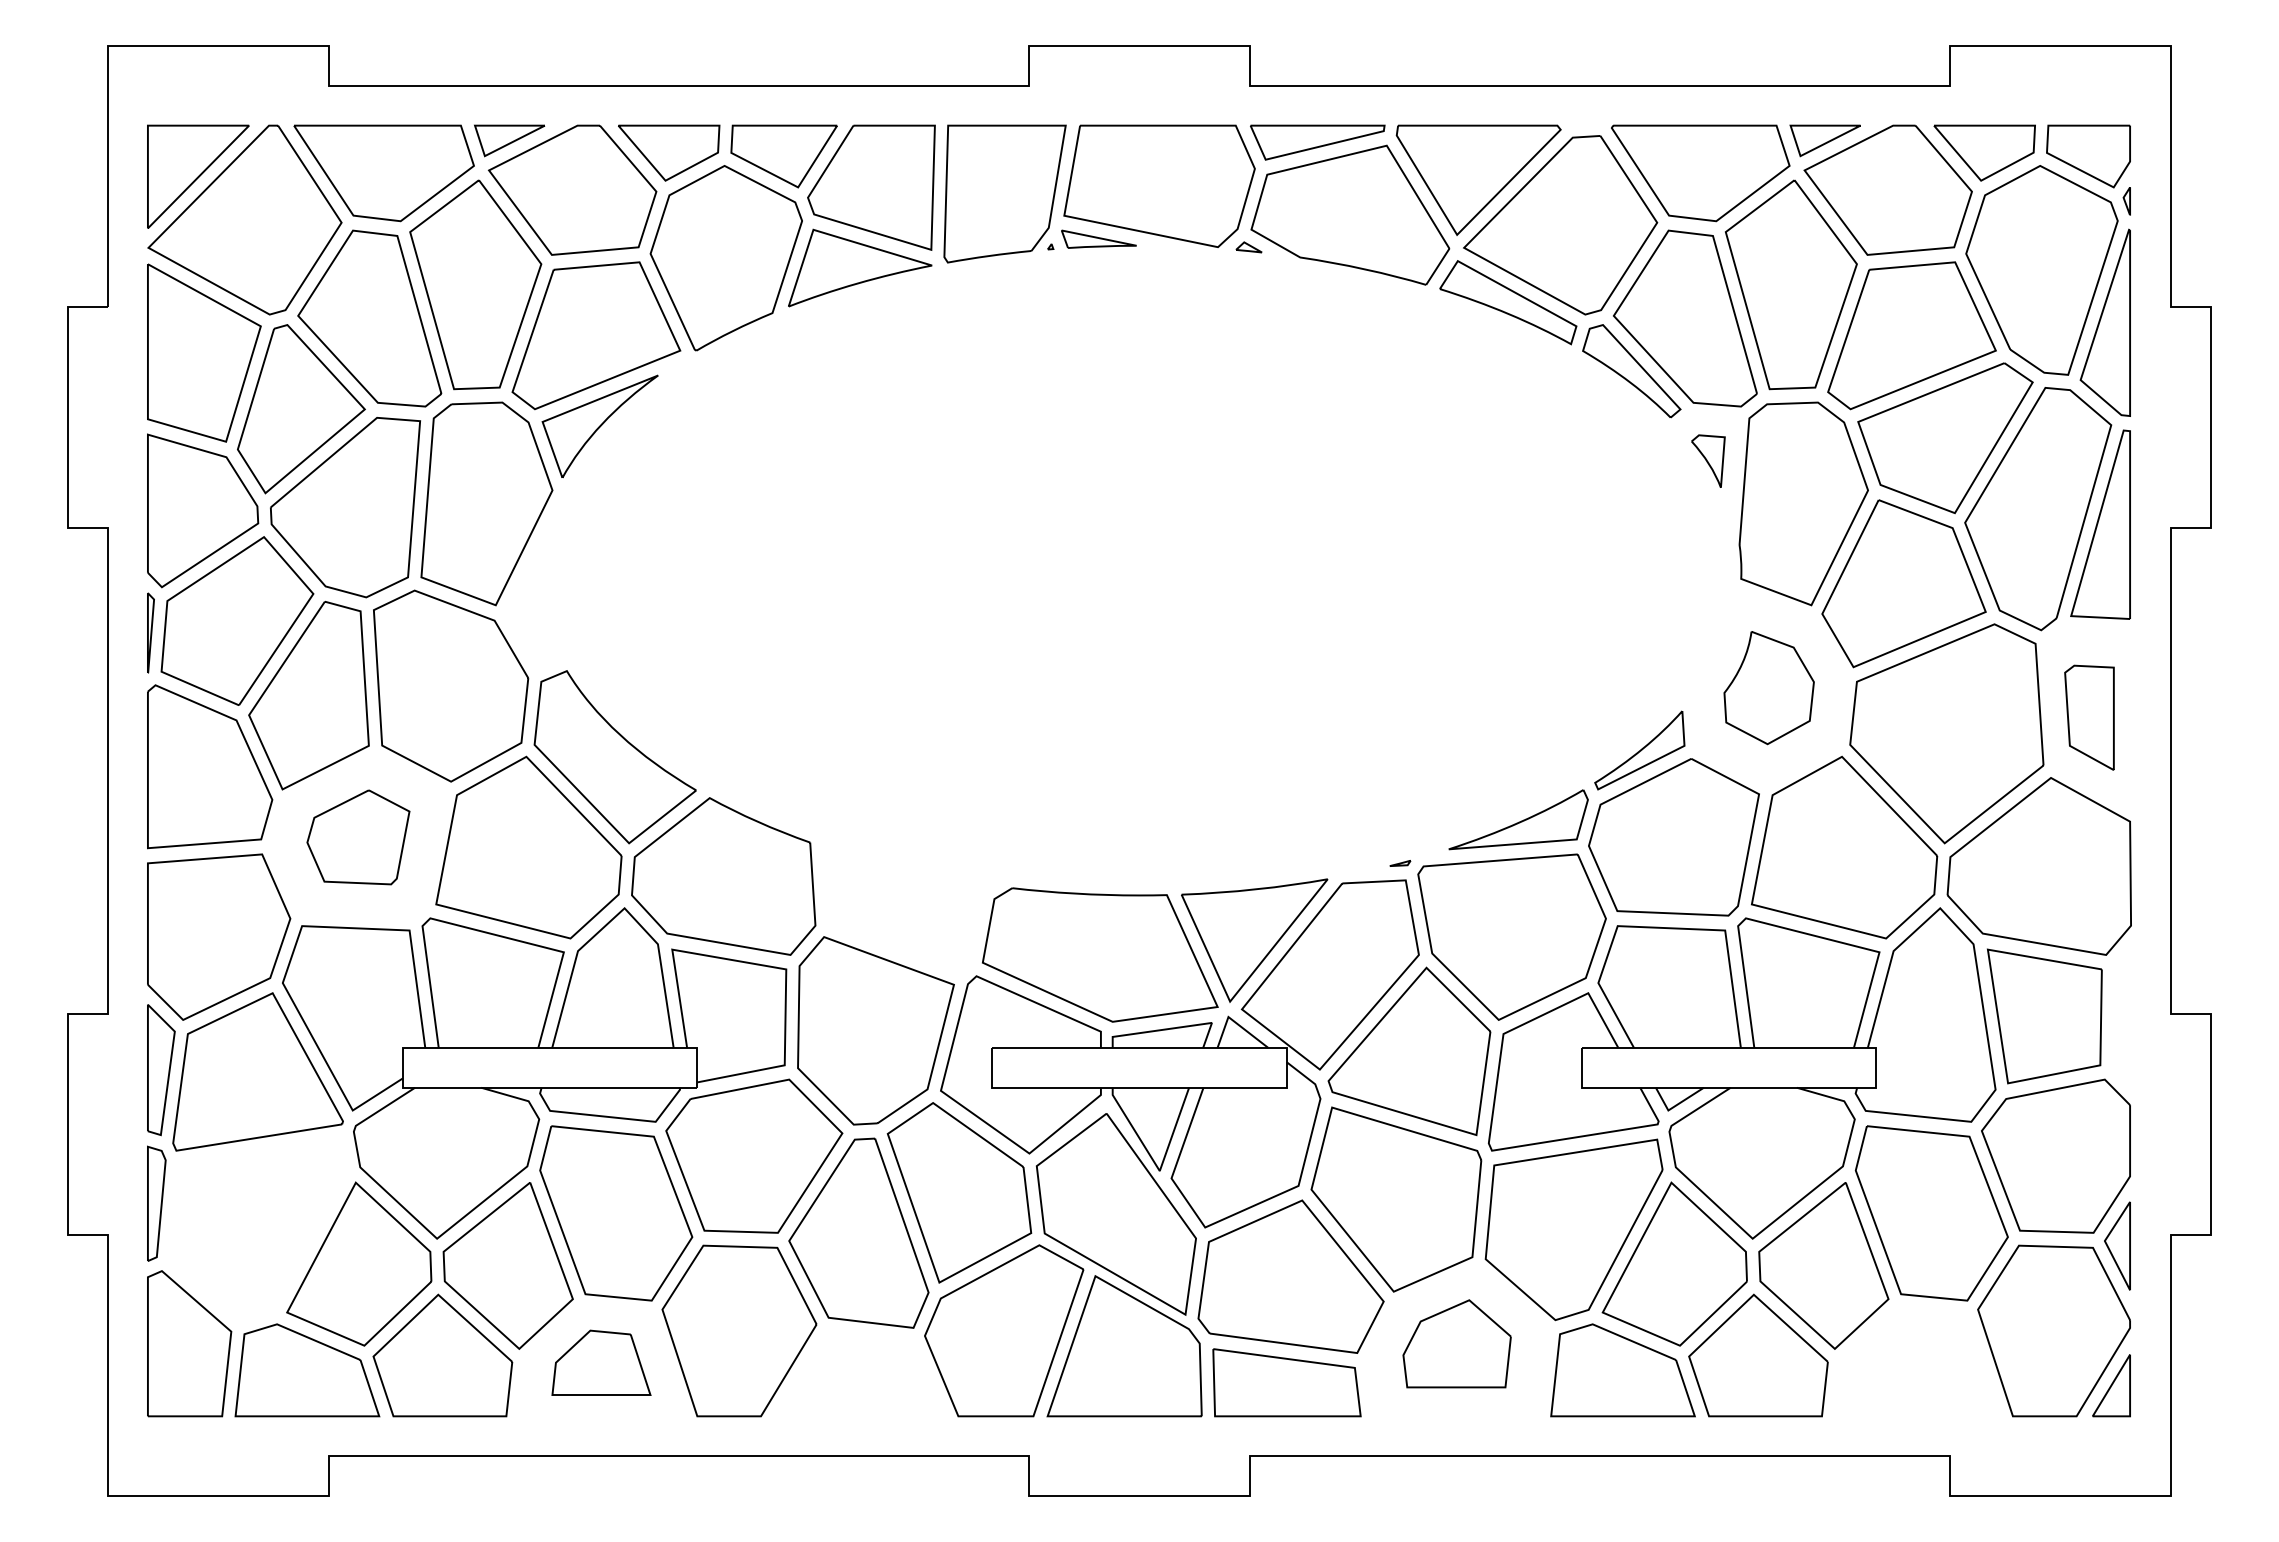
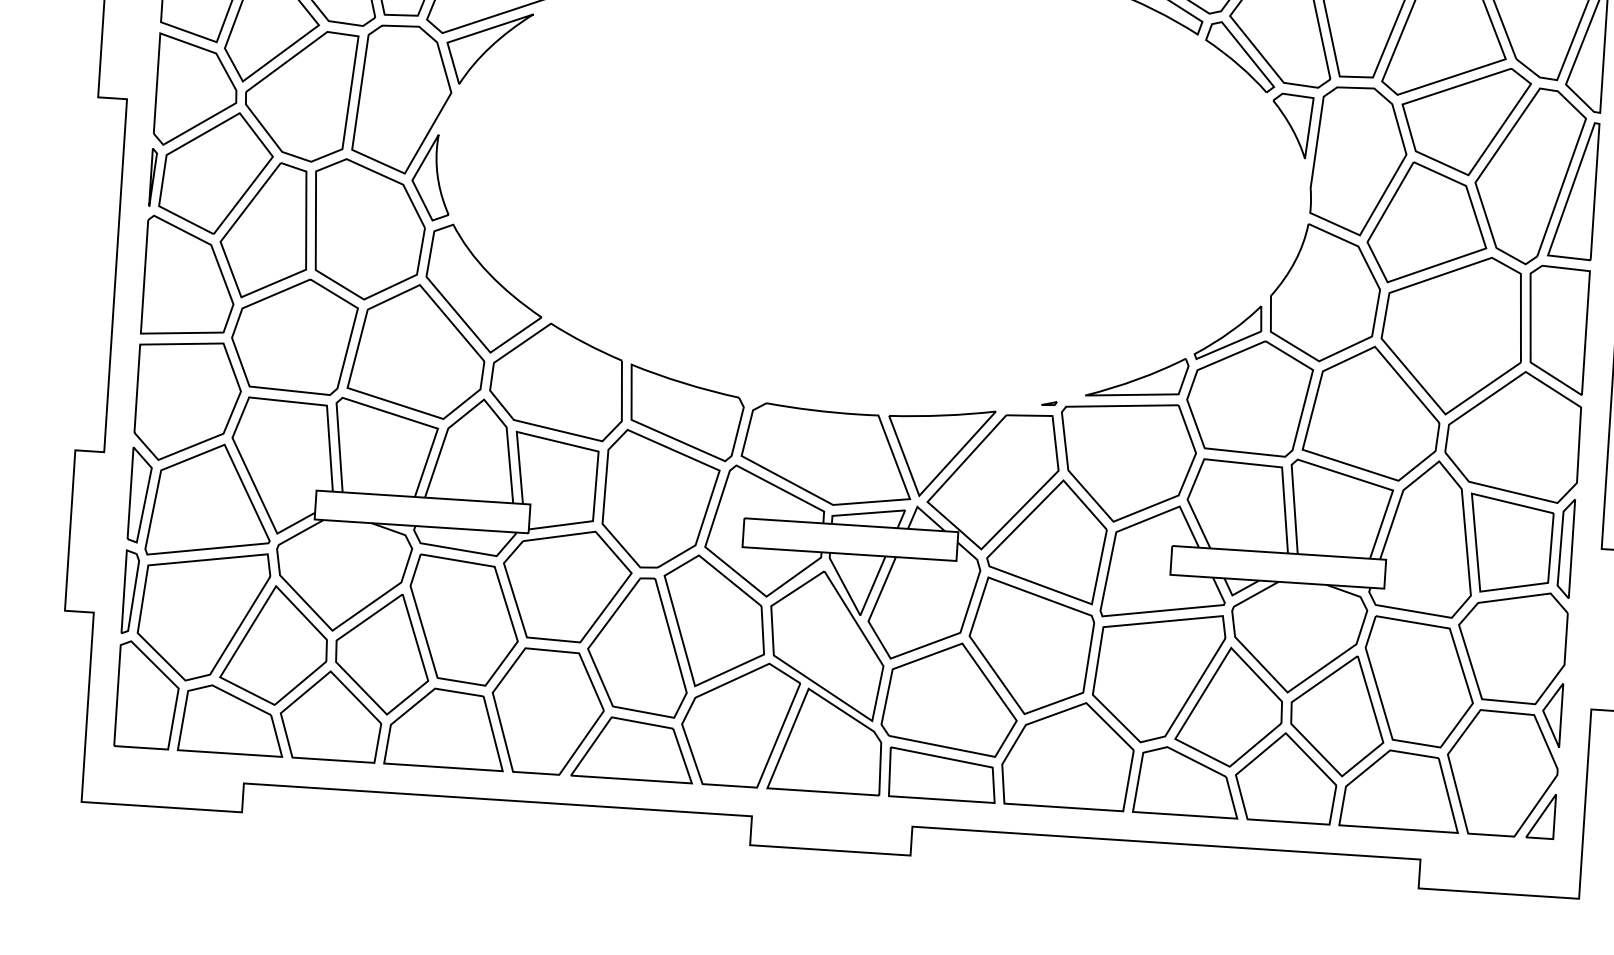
part: (1708, 461) -> (1291, 126), size x1.67
part: (532, 608) -> (431, 177), added
part: (1768, 687) -> (1324, 293), size x1.67
part: (2089, 717) -> (1556, 329), size x1.67
part: (358, 837) -> (294, 335), size x1.67
part: (902, 909) -> (685, 413), added
part: (2121, 1016) -> (1565, 548), added
part: (258, 1229) -> (203, 615), added
part: (1456, 1343) -> (1067, 754), size x1.67
part: (601, 1362) -> (446, 728), size x1.67
part: (1916, 1362) -> (1400, 790), added
part: (860, 1374) -> (633, 749), added

